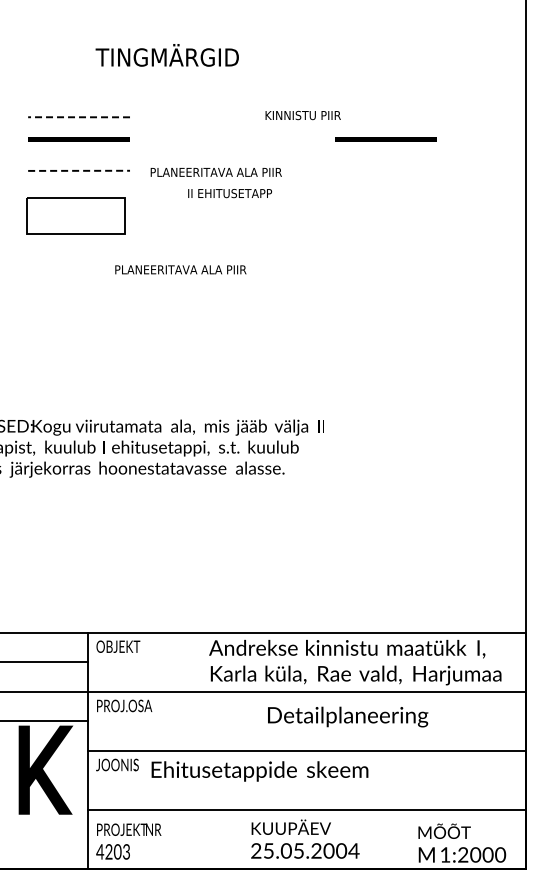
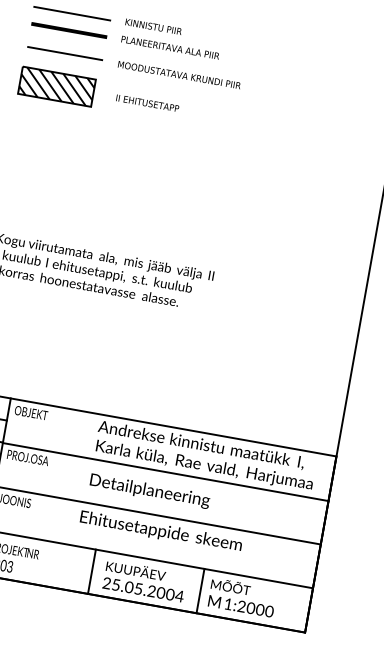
text: (302, 115) -> (153, 26), moved
line: (79, 117) -> (72, 13), dashed -> solid
line: (385, 139) -> (297, 70), removed
line: (79, 170) -> (65, 53), dashed -> solid
text: (233, 171) -> (180, 74), PLANEERITAVA ALA PIIR -> MOODUSTATAVA KRUNDI PIIR
text: (229, 193) -> (147, 103), moved
hatch: (76, 215) -> (57, 86), added
text: (180, 269) -> (170, 47), moved
text: (348, 716) -> (150, 490), moved
text: (259, 771) -> (160, 531), moved
line: (234, 839) -> (92, 571), added
line: (379, 839) -> (200, 591), added
text: (462, 842) -> (242, 597), moved

